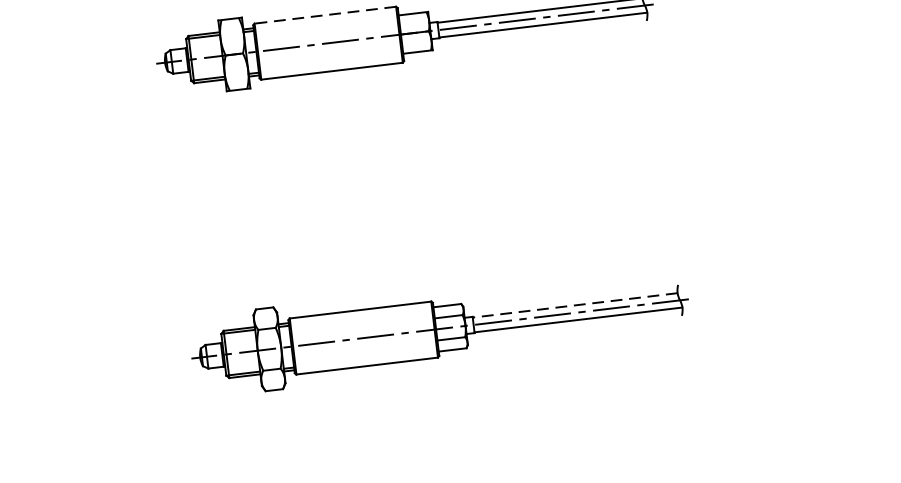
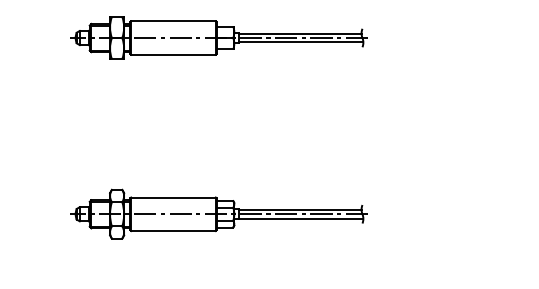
line: (325, 15) -> (173, 21), dashed -> solid
line: (573, 304) -> (299, 209), dashed -> solid

